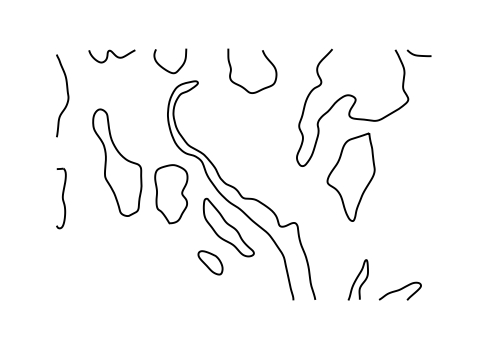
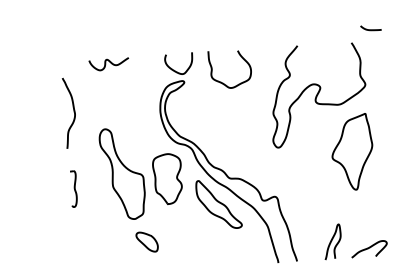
curve: (418, 54) -> (370, 29), moved
curve: (167, 69) -> (177, 71), moved
curve: (67, 95) -> (74, 112), moved
part: (117, 162) -> (122, 173), moved
part: (350, 176) -> (351, 151), moved
part: (61, 198) -> (74, 189), size x0.7
part: (210, 262) -> (147, 241), moved

